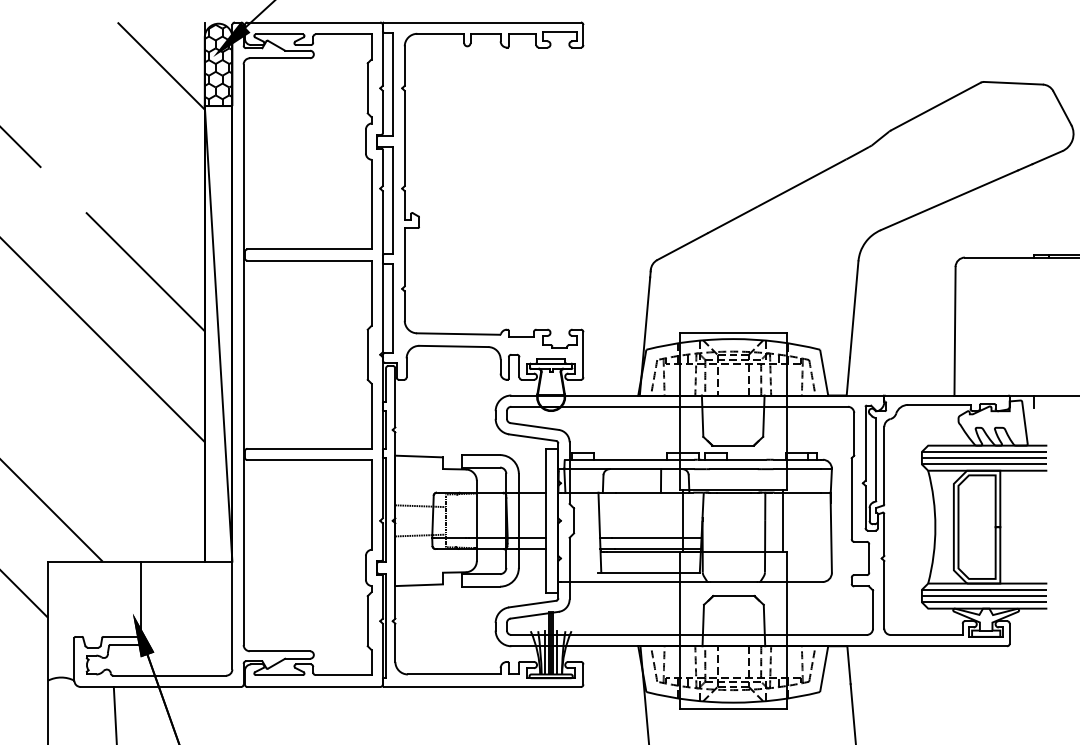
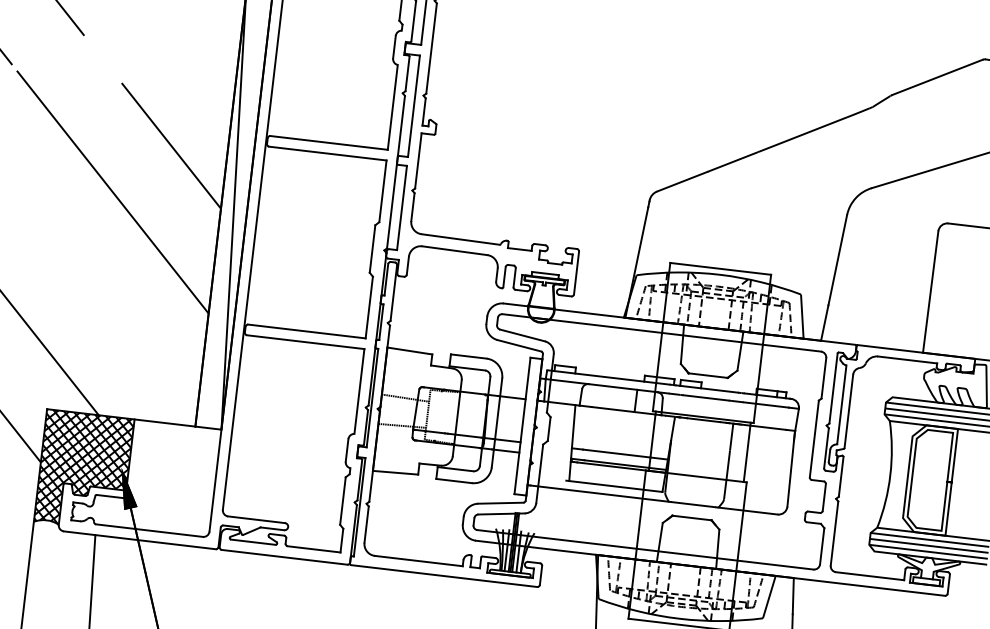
hatch: (94, 620) -> (84, 470), added

